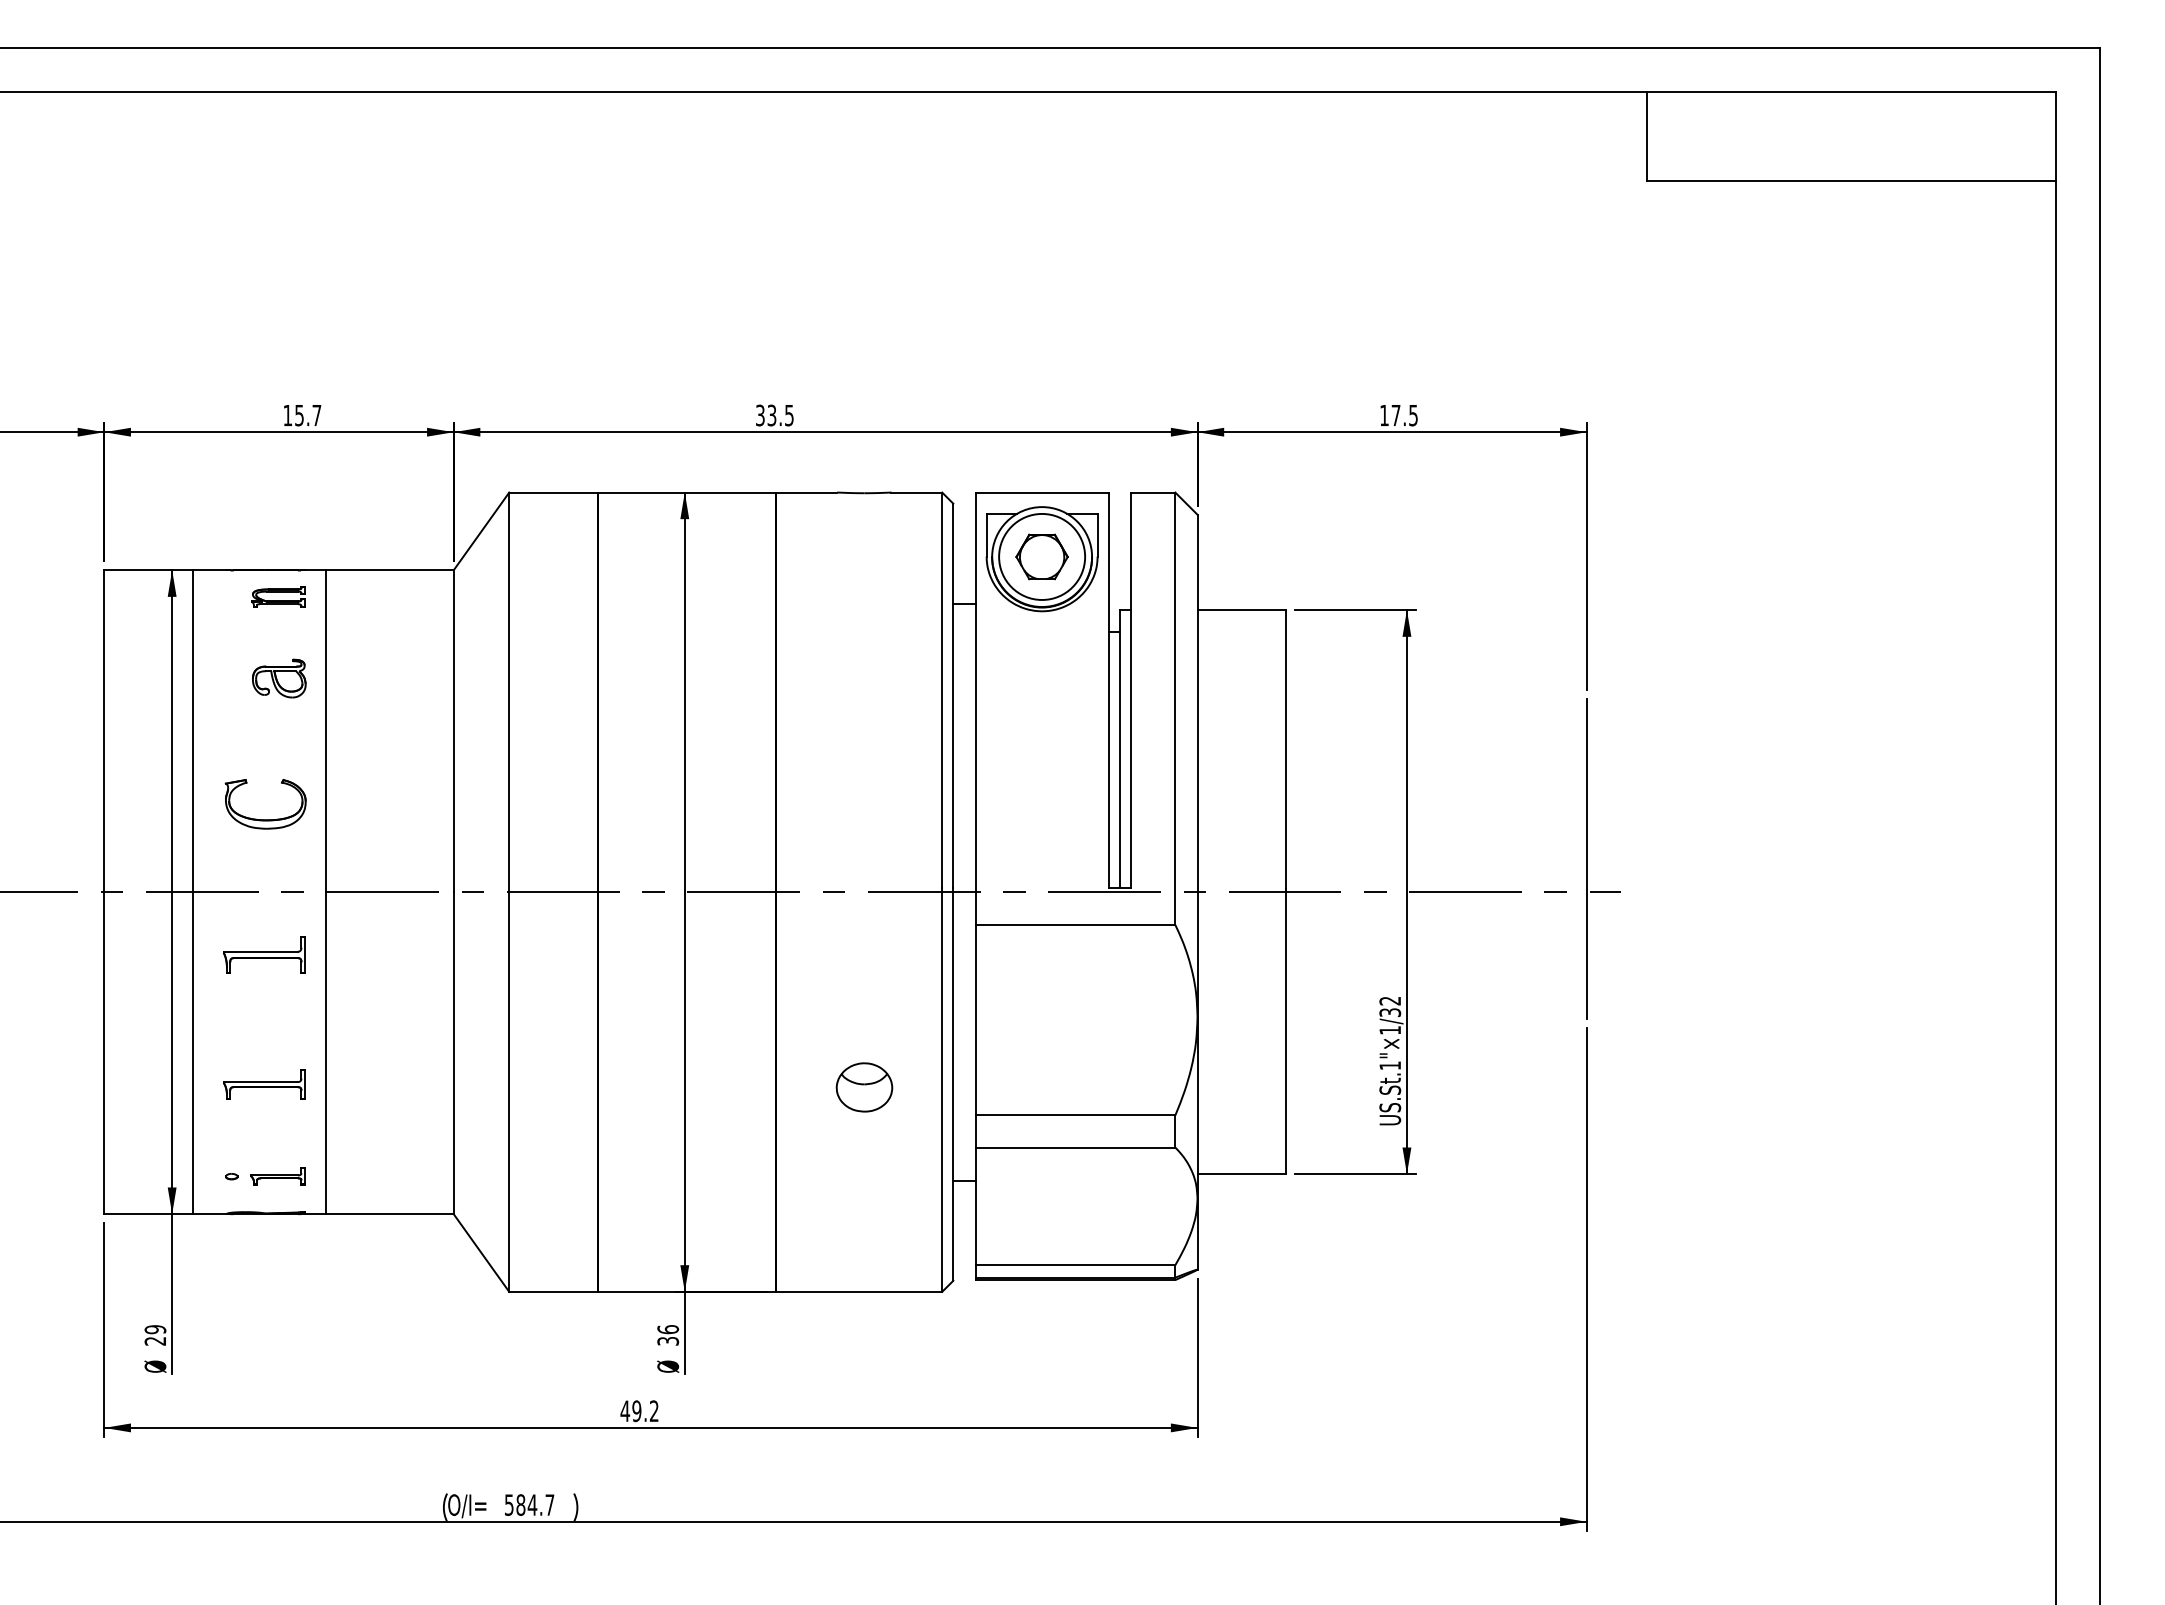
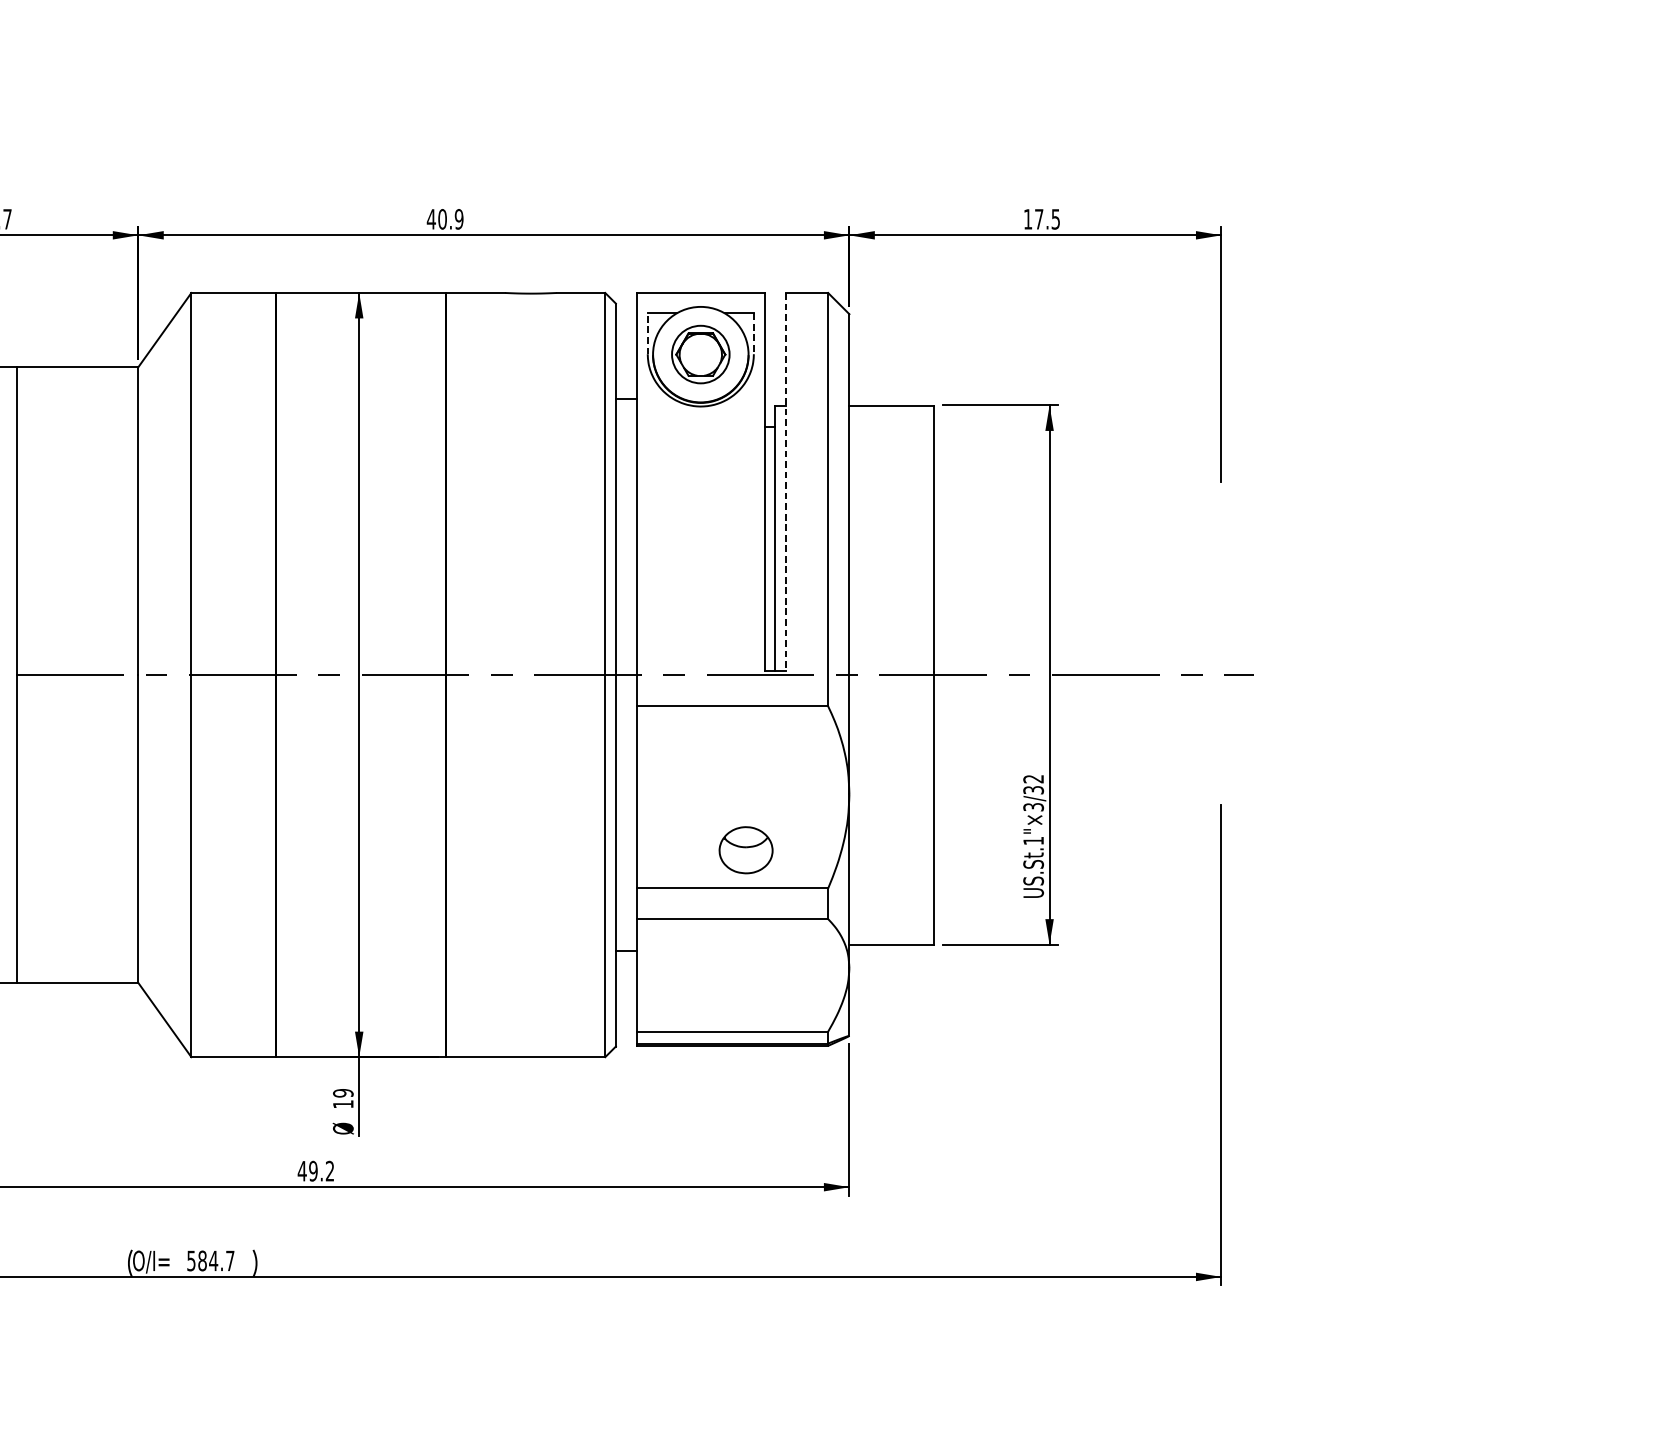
text: (774, 415) -> (444, 219), 33.5 -> 40.9
line: (986, 534) -> (647, 333), solid -> dashed
line: (1097, 535) -> (753, 334), solid -> dashed
circle: (1042, 556) -> (701, 354), size x0.7
line: (1130, 690) -> (785, 482), solid -> dashed
line: (1586, 858) -> (1221, 642), removed
text: (1390, 1030) -> (1033, 807), US.St.1"×1/32 -> US.St.1"×3/32
part: (864, 1087) -> (746, 850), moved
text: (668, 1335) -> (343, 1098), 36 -> 19

